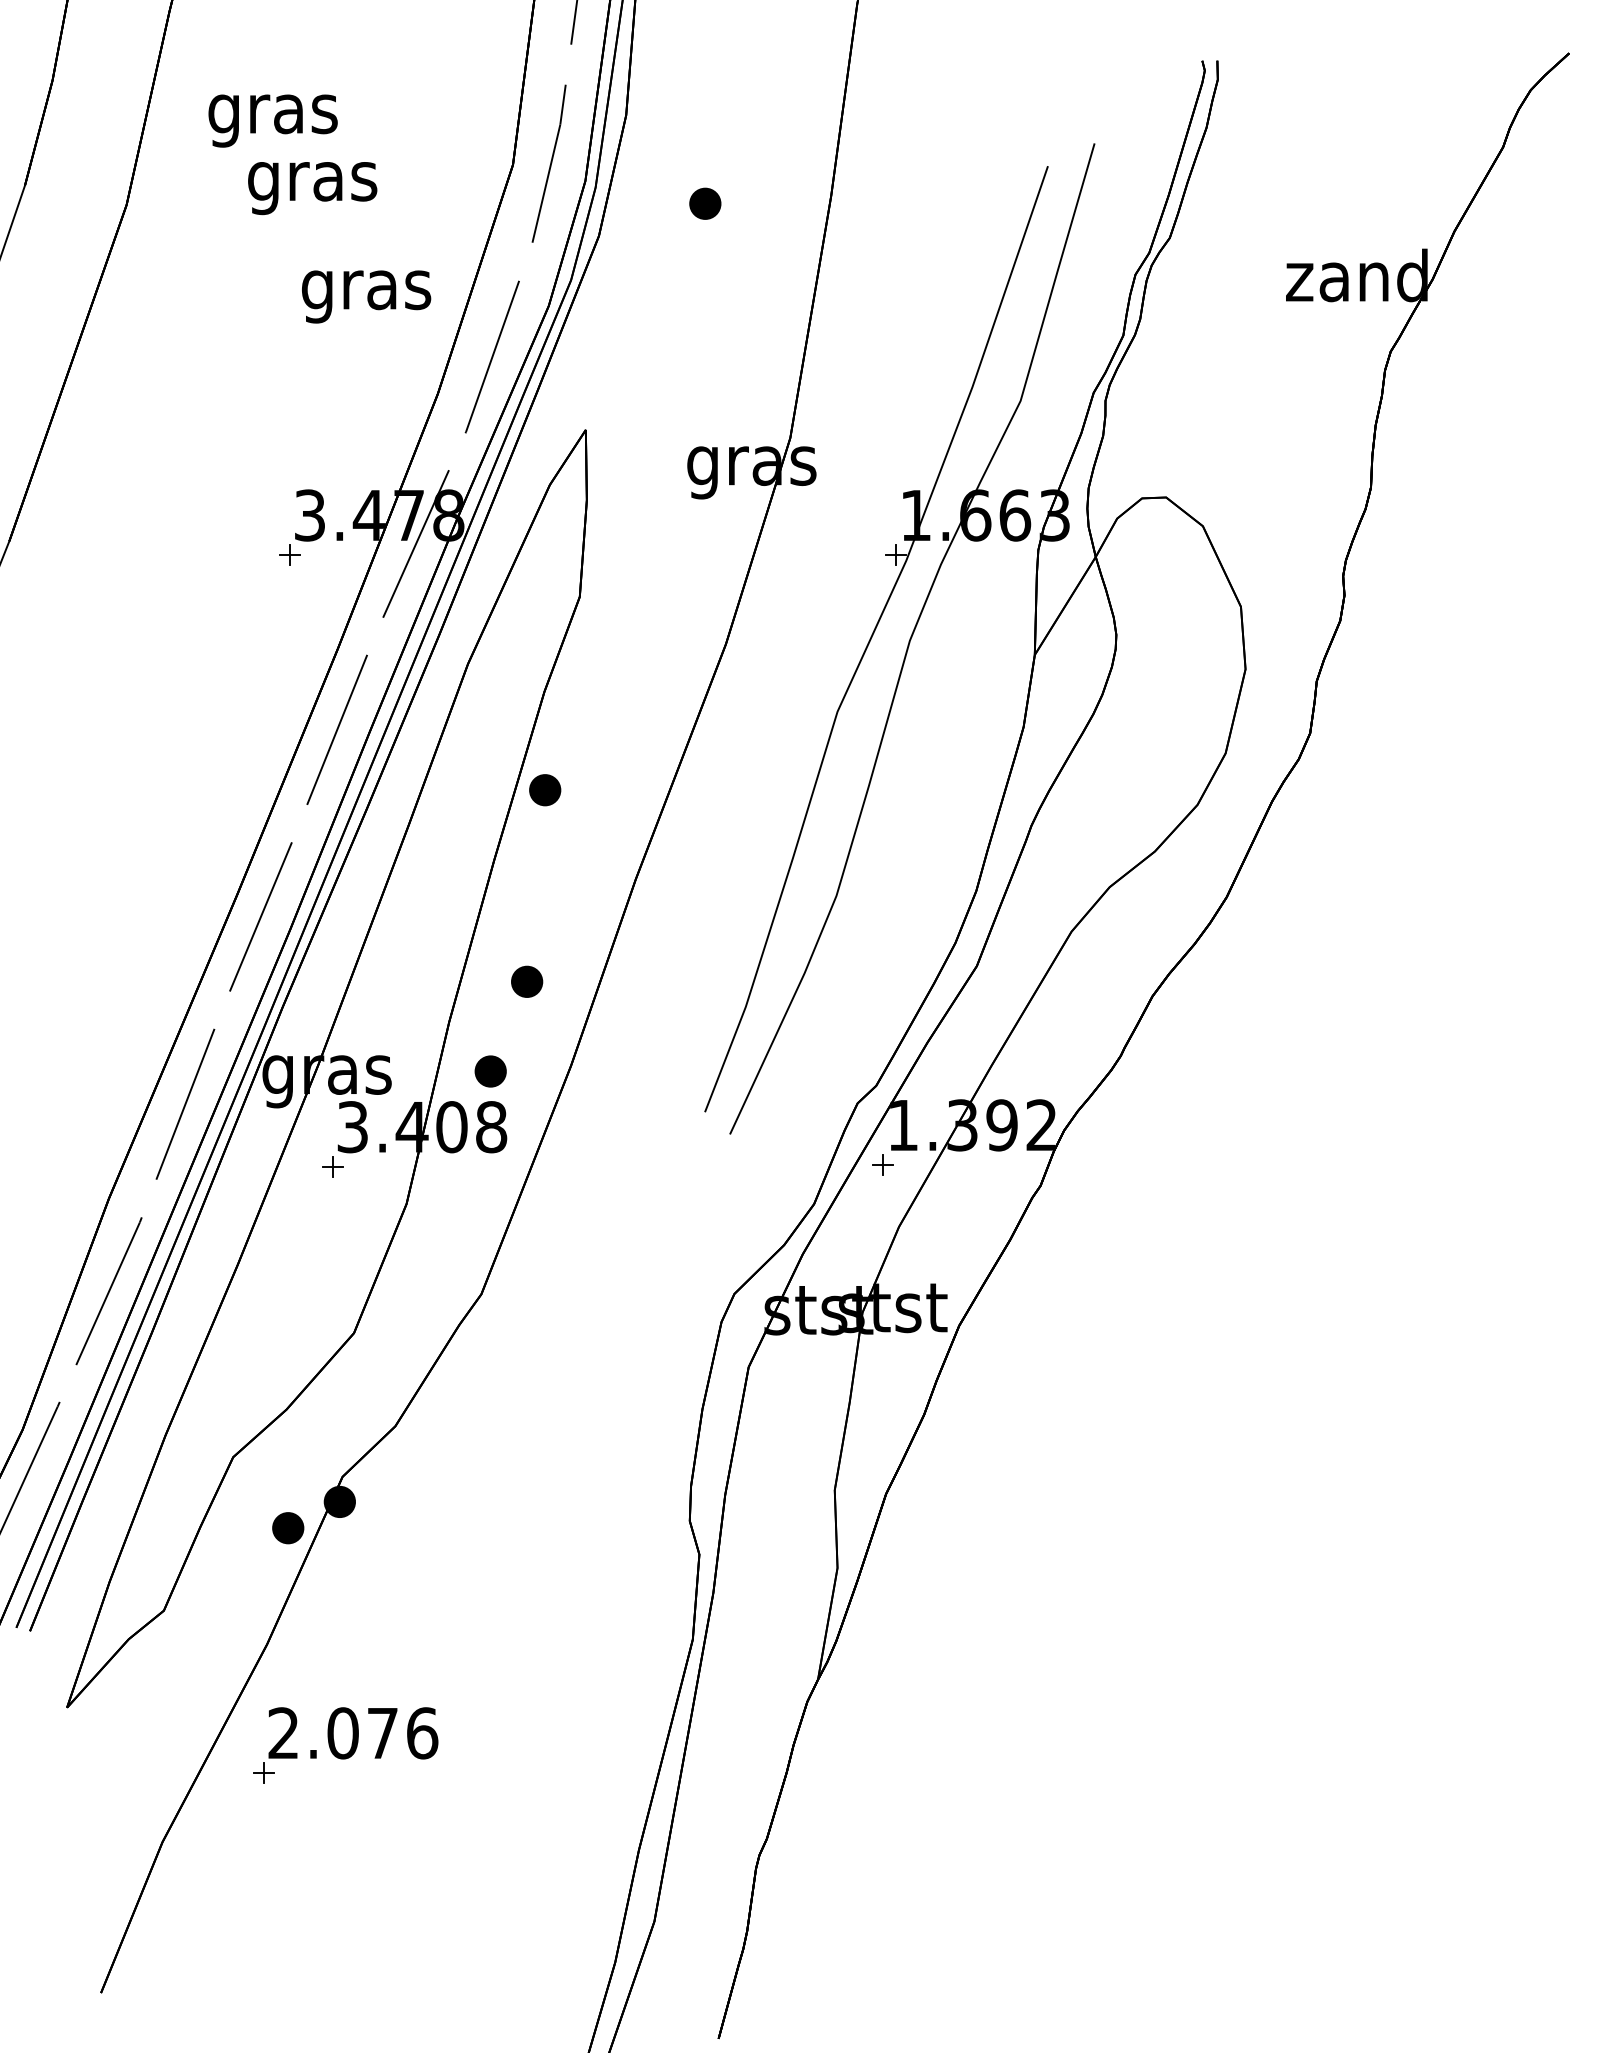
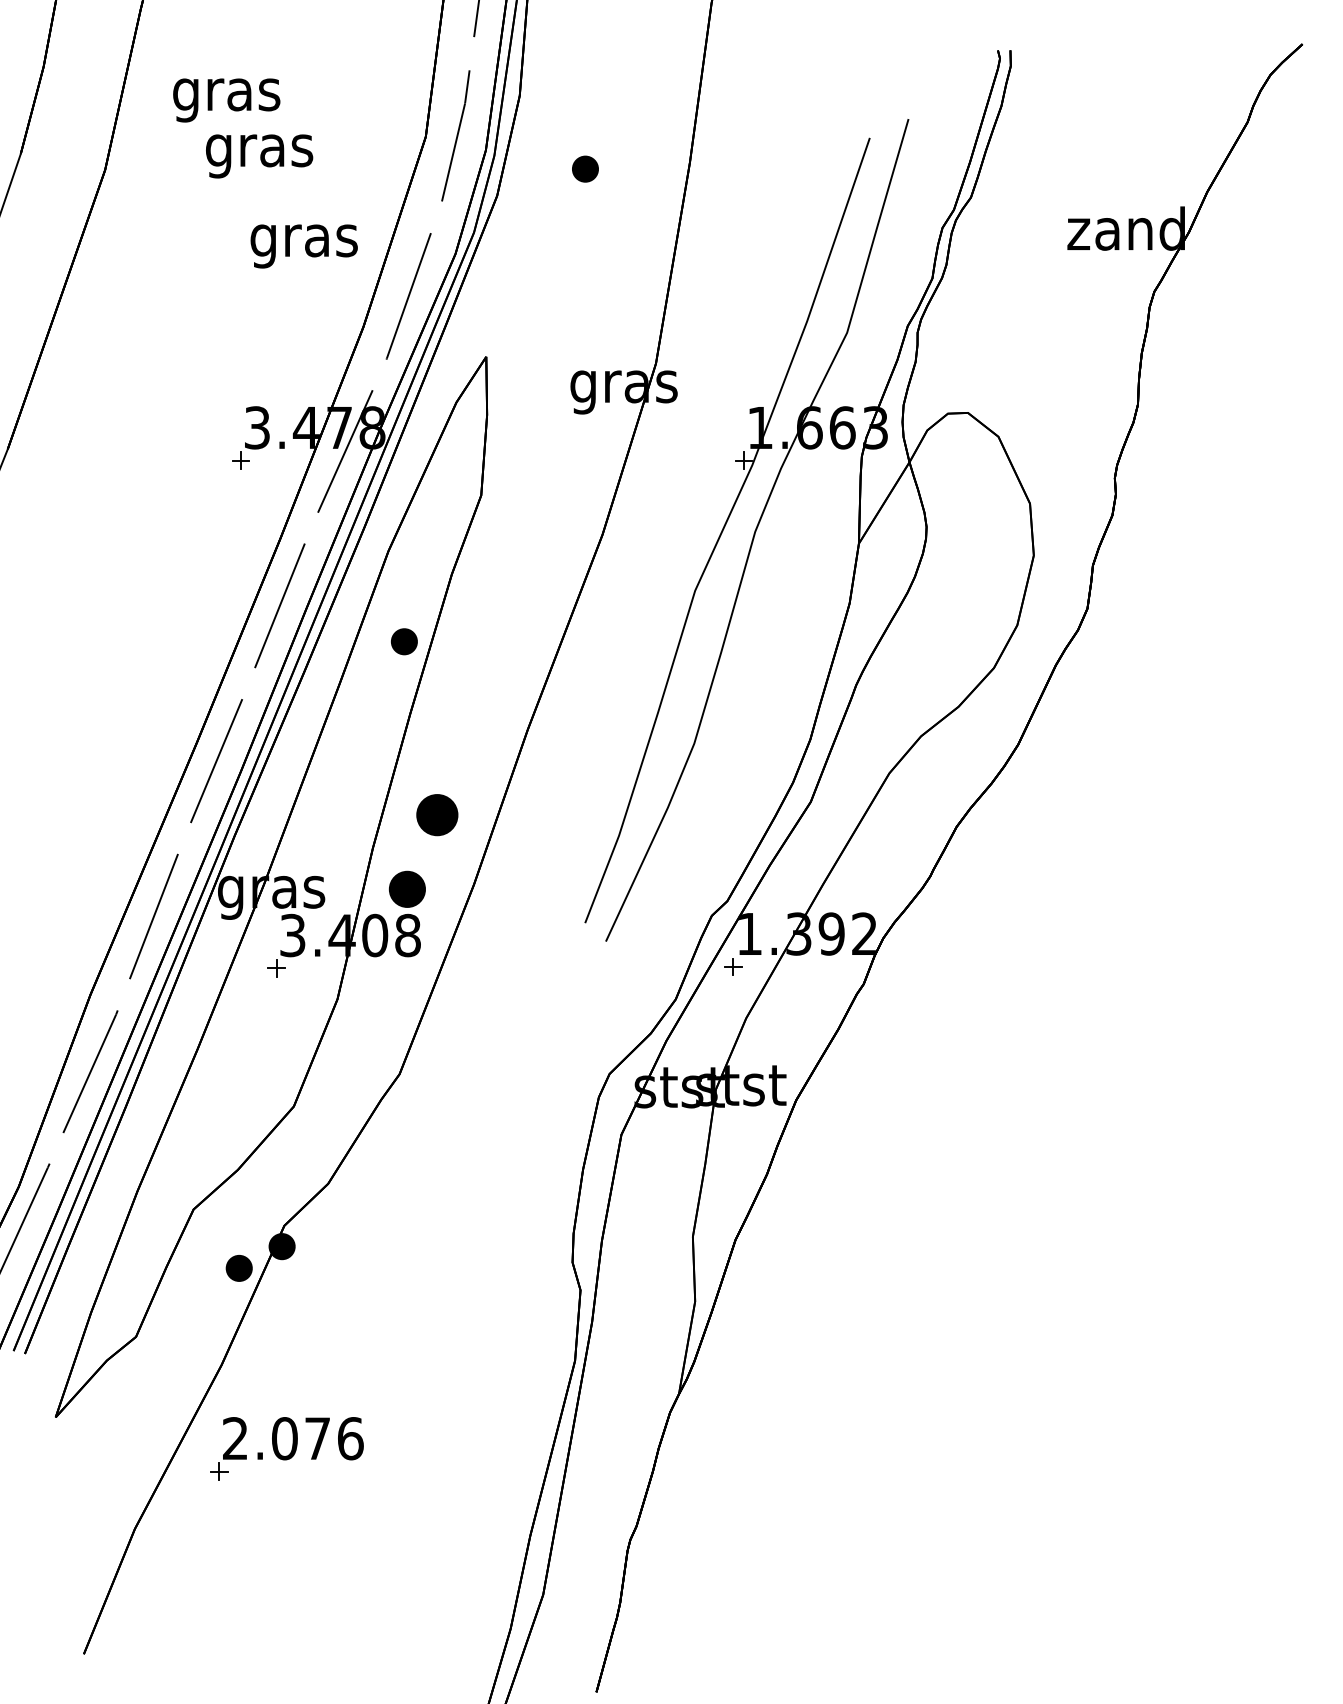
part: (545, 790) -> (404, 642), moved
part: (527, 981) -> (437, 814), size x1.6
part: (490, 1071) -> (407, 889), size x1.4

